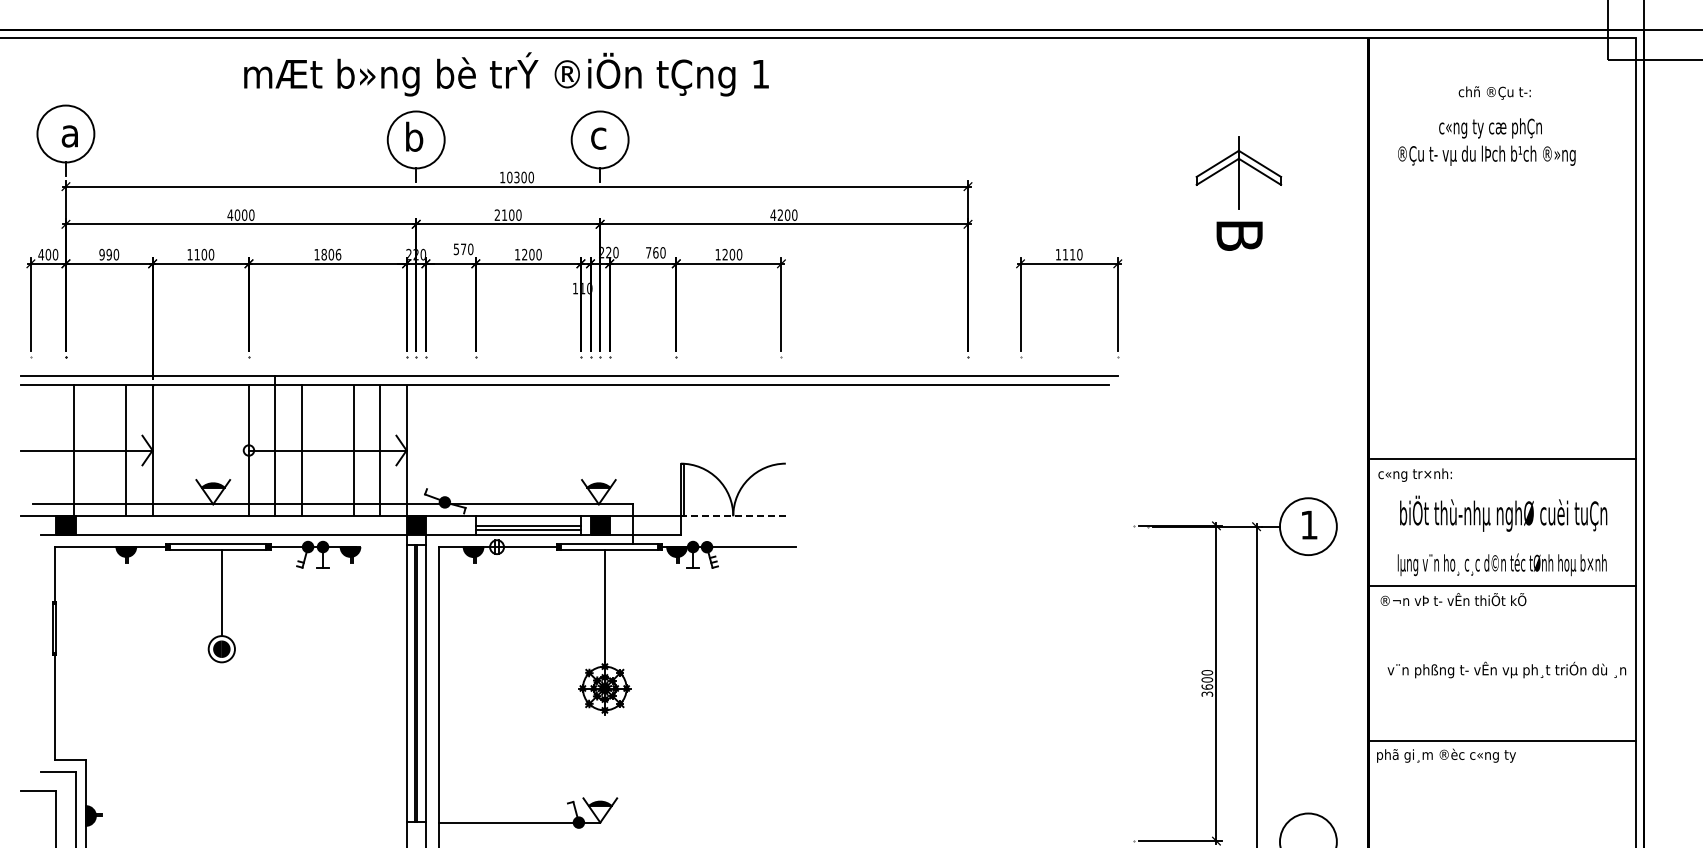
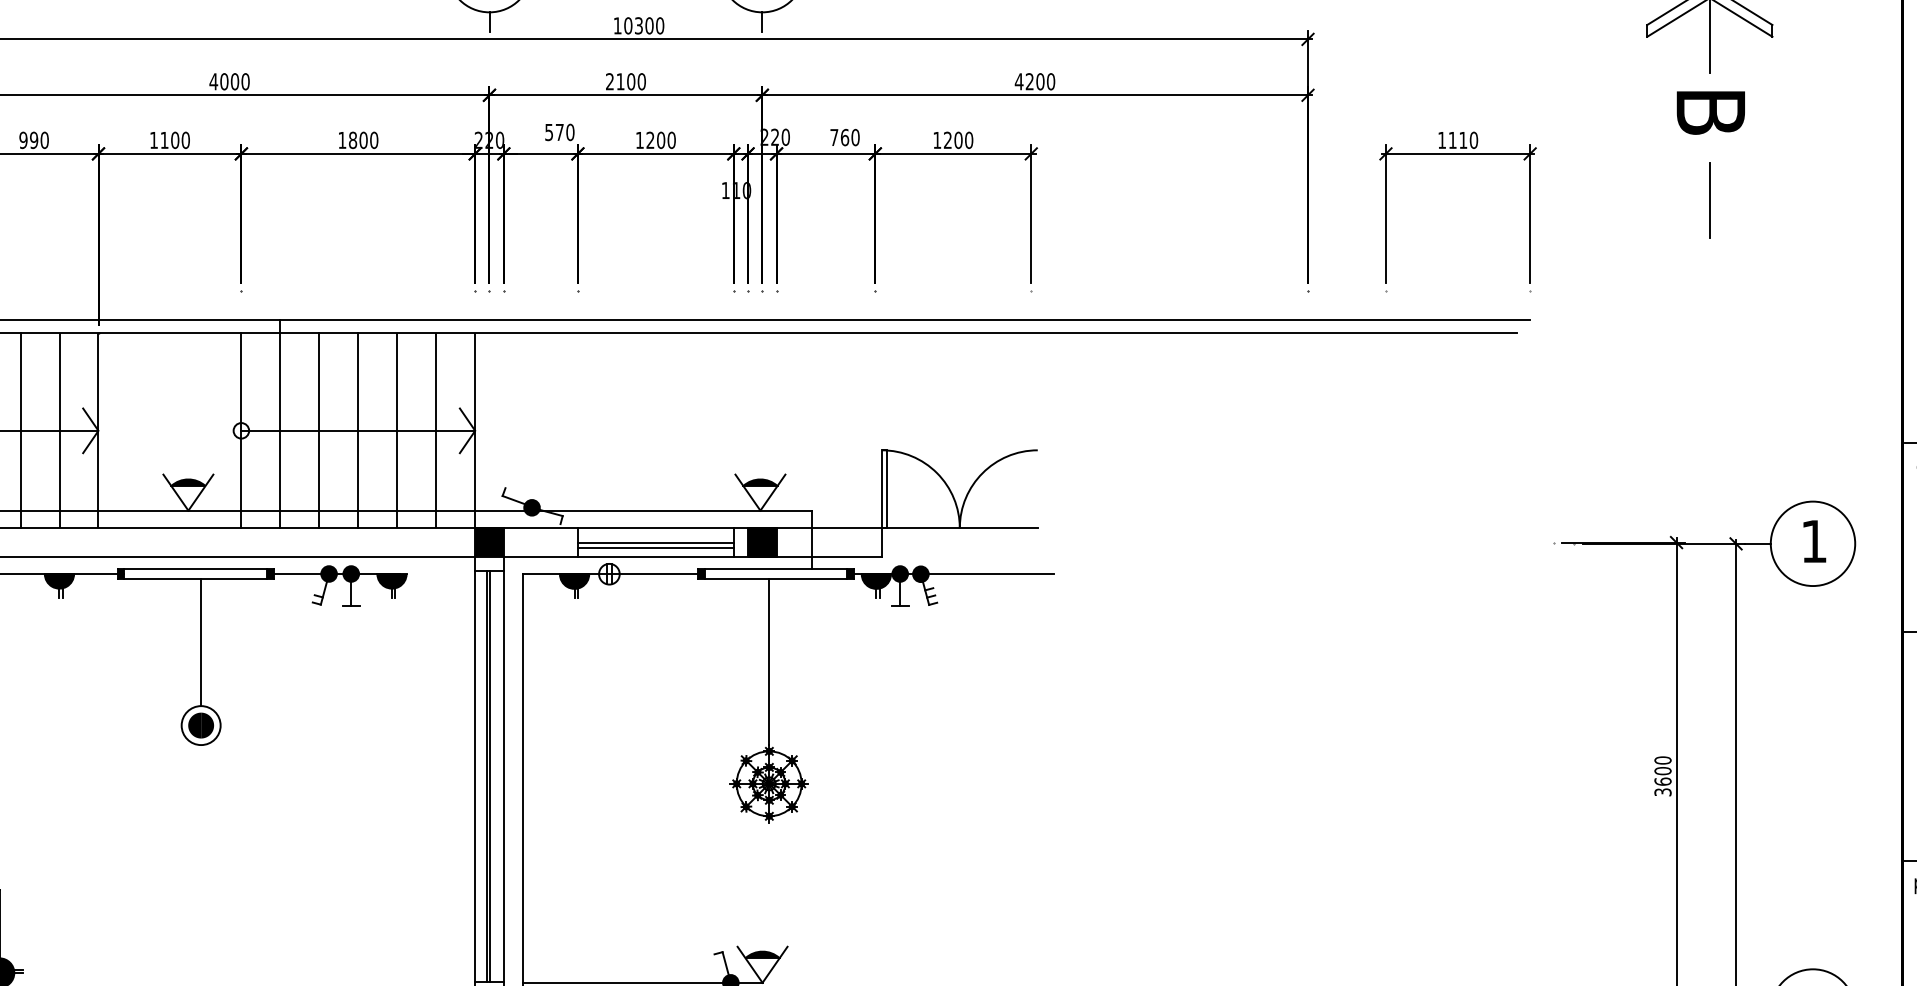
text: (338, 254) -> (374, 140), 1806 -> 1800
line: (1238, 295) -> (1709, 200), added
line: (100, 450) -> (21, 430), added
line: (327, 450) -> (357, 430), added
line: (733, 516) -> (960, 528), dashed -> solid

